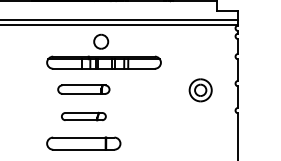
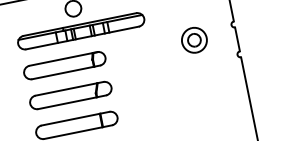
part: (83, 89) -> (64, 65), size x1.43
part: (83, 116) -> (70, 95), size x1.67

